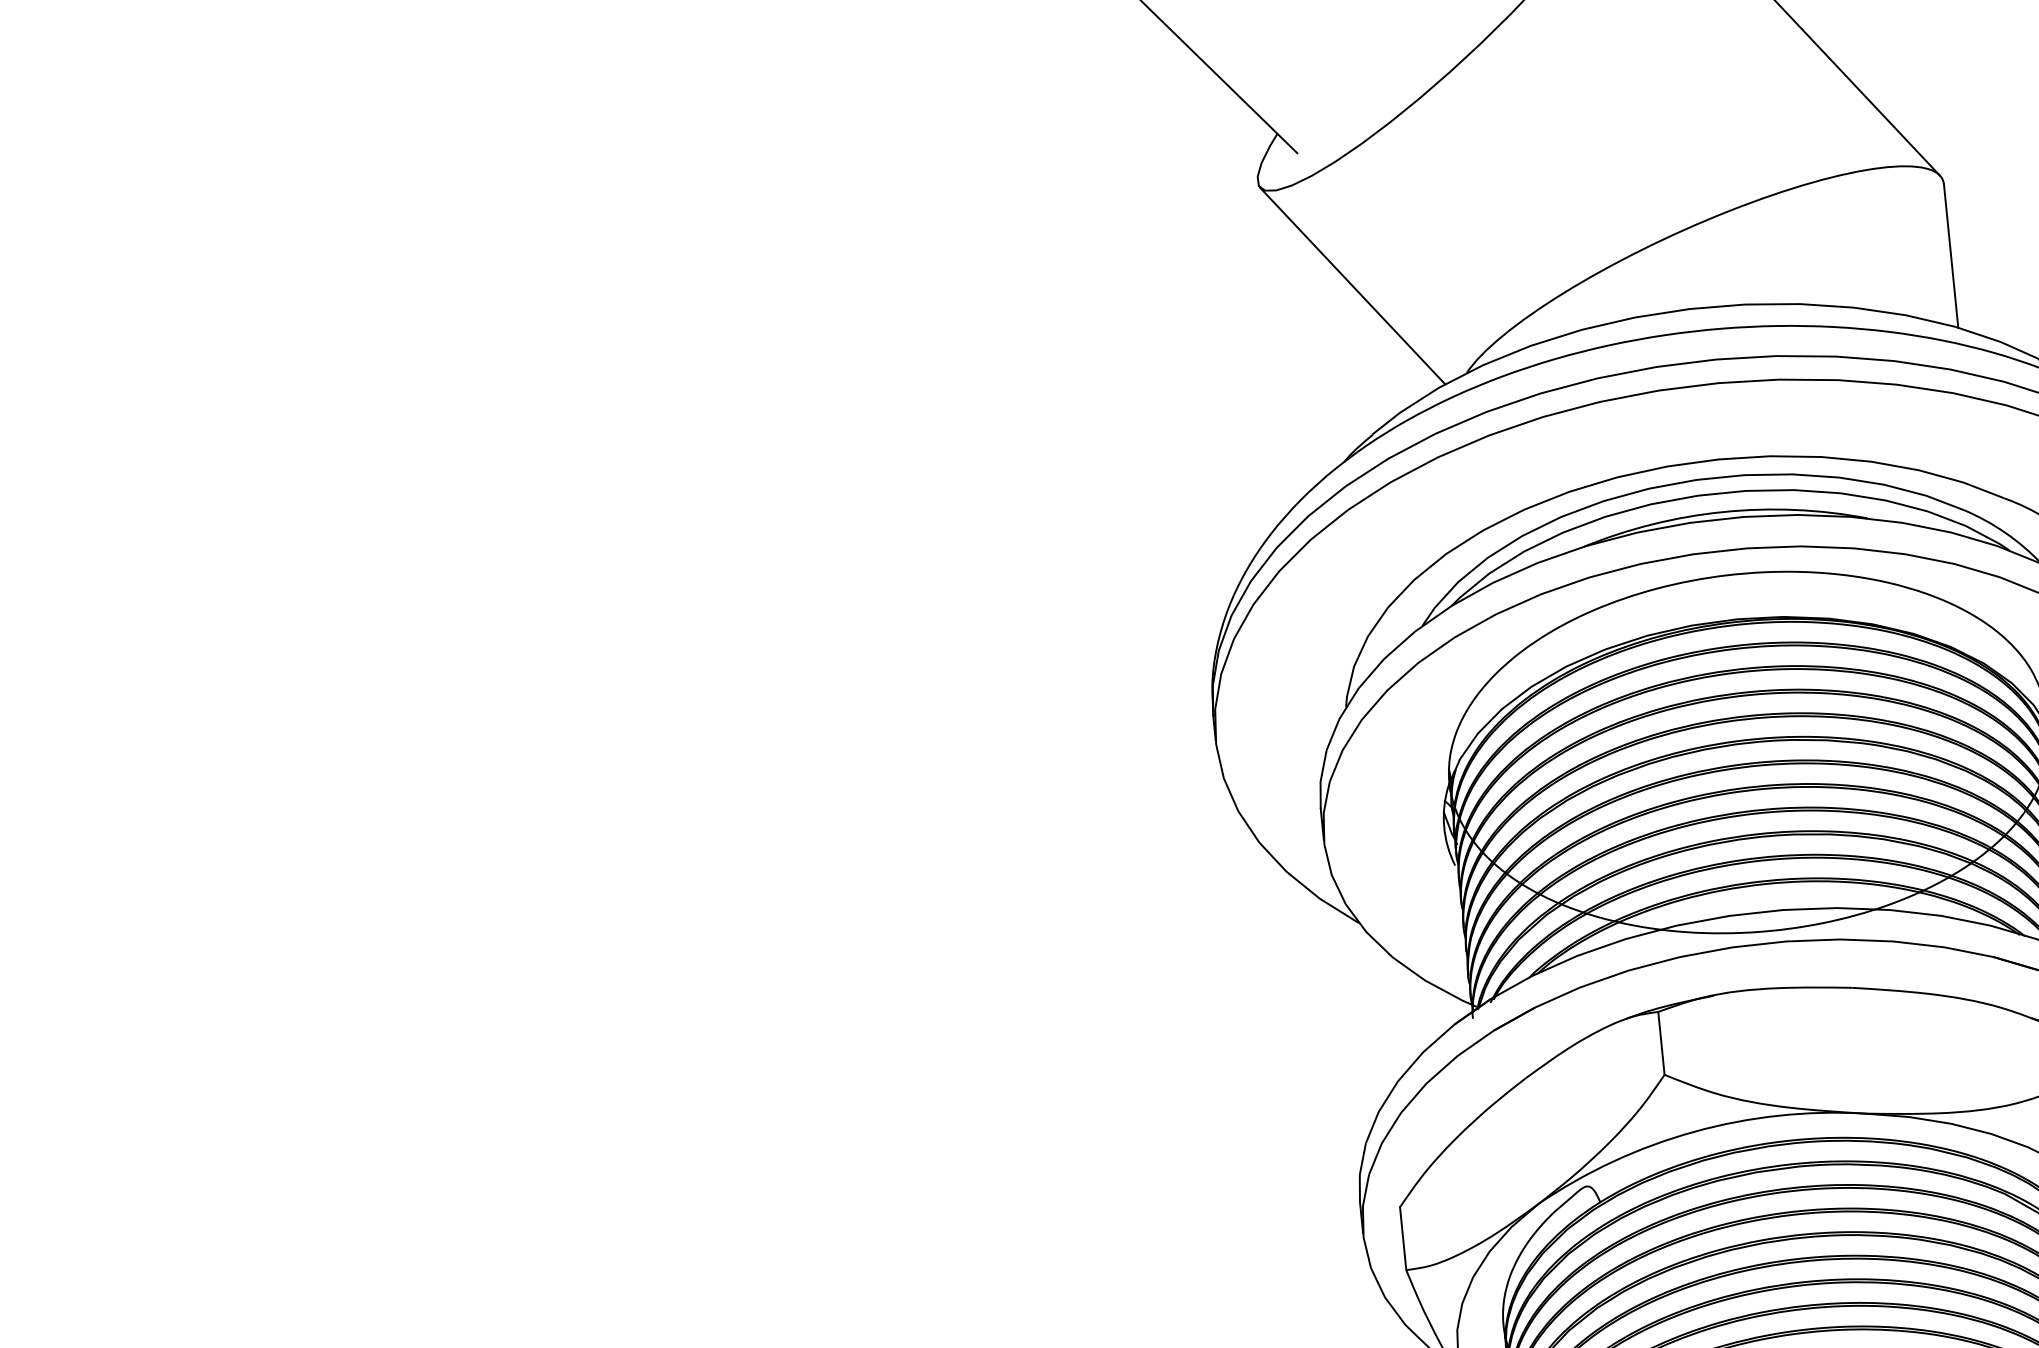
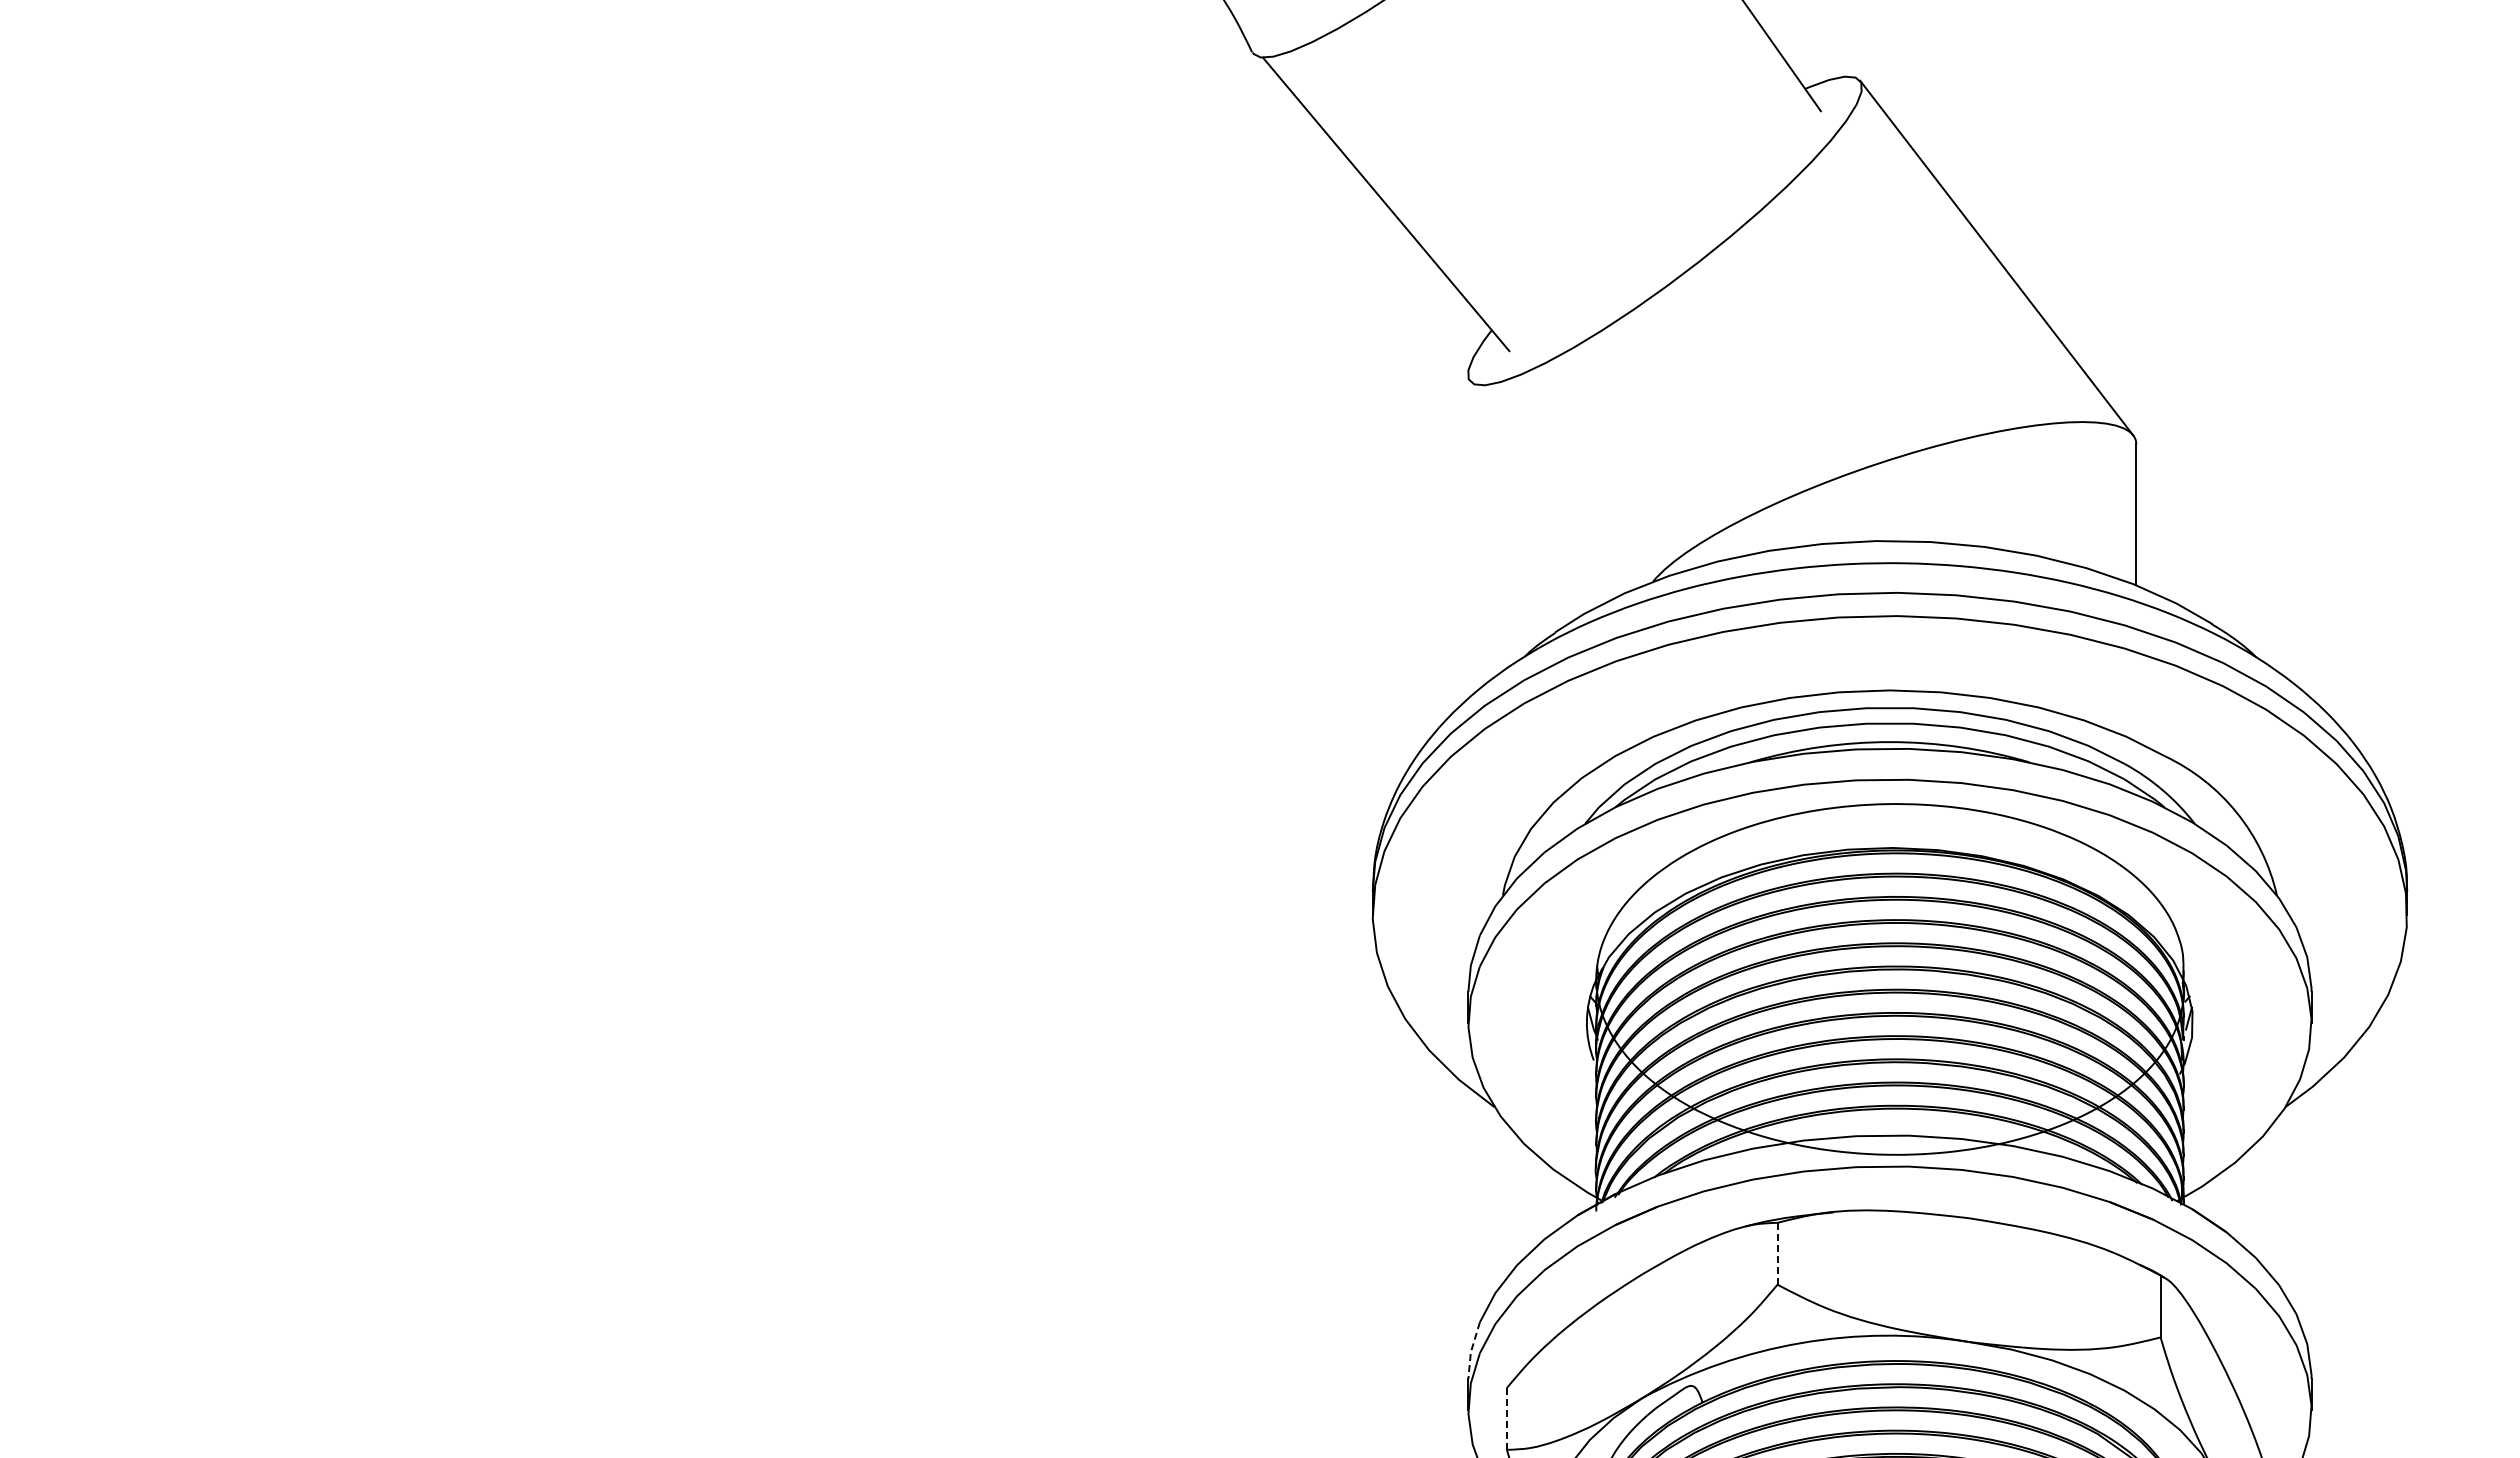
line: (1351, 285) -> (1549, 485), removed
line: (1661, 1043) -> (1777, 1253), solid -> dashed
line: (1360, 1172) -> (1471, 1350), solid -> dashed
line: (1402, 1238) -> (1506, 1418), solid -> dashed

